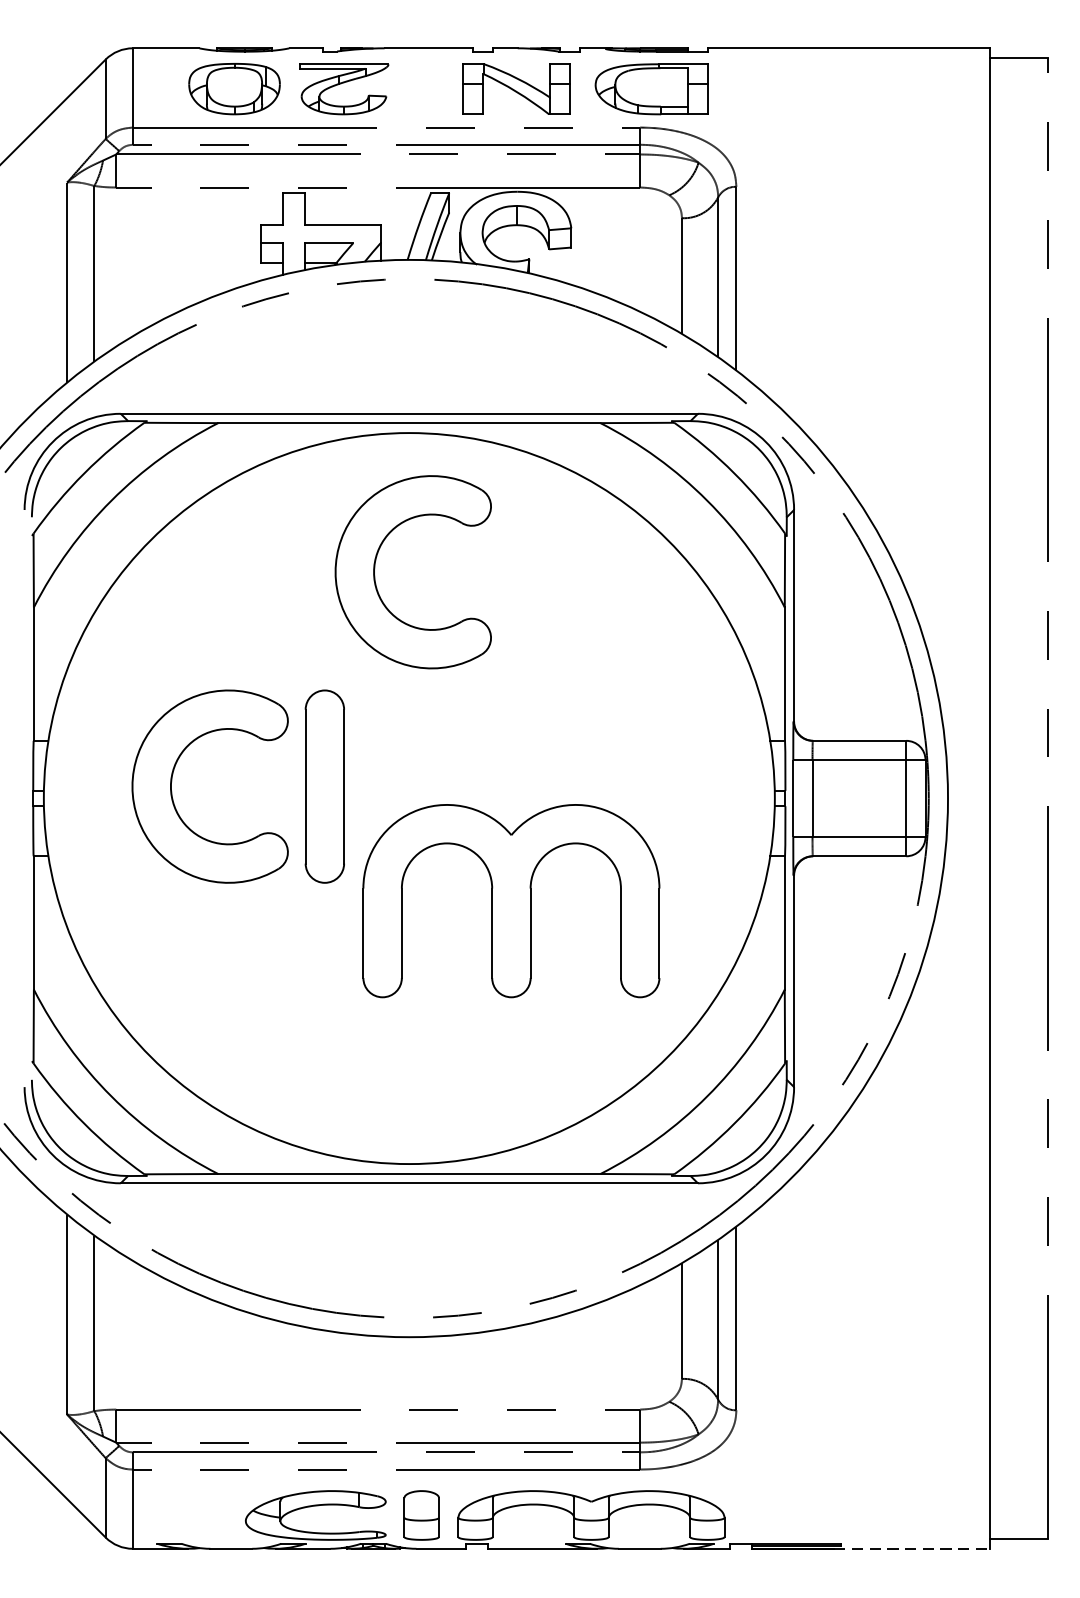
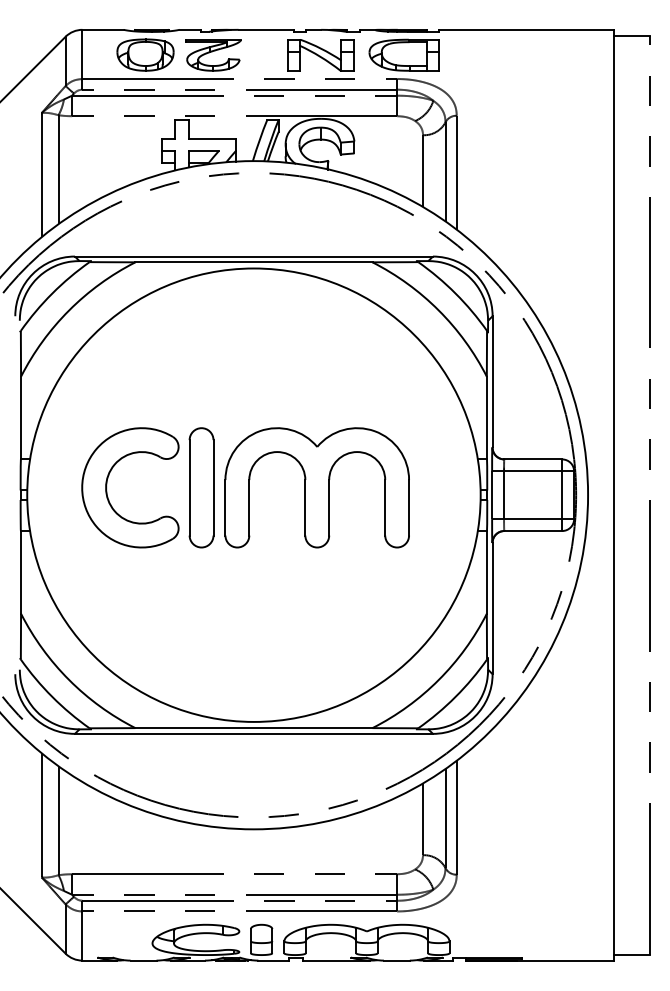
part: (376, 571) -> (233, 354), removed
part: (510, 900) -> (316, 487), moved
line: (913, 1548) -> (566, 960), dashed -> solid

